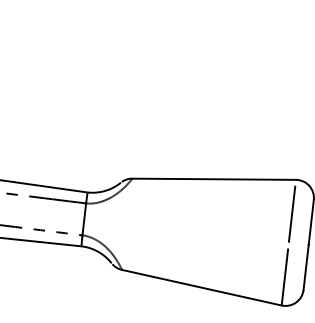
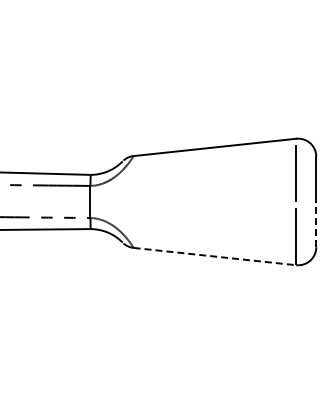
line: (306, 267) -> (316, 224), solid -> dashed
line: (201, 287) -> (214, 256), solid -> dashed

